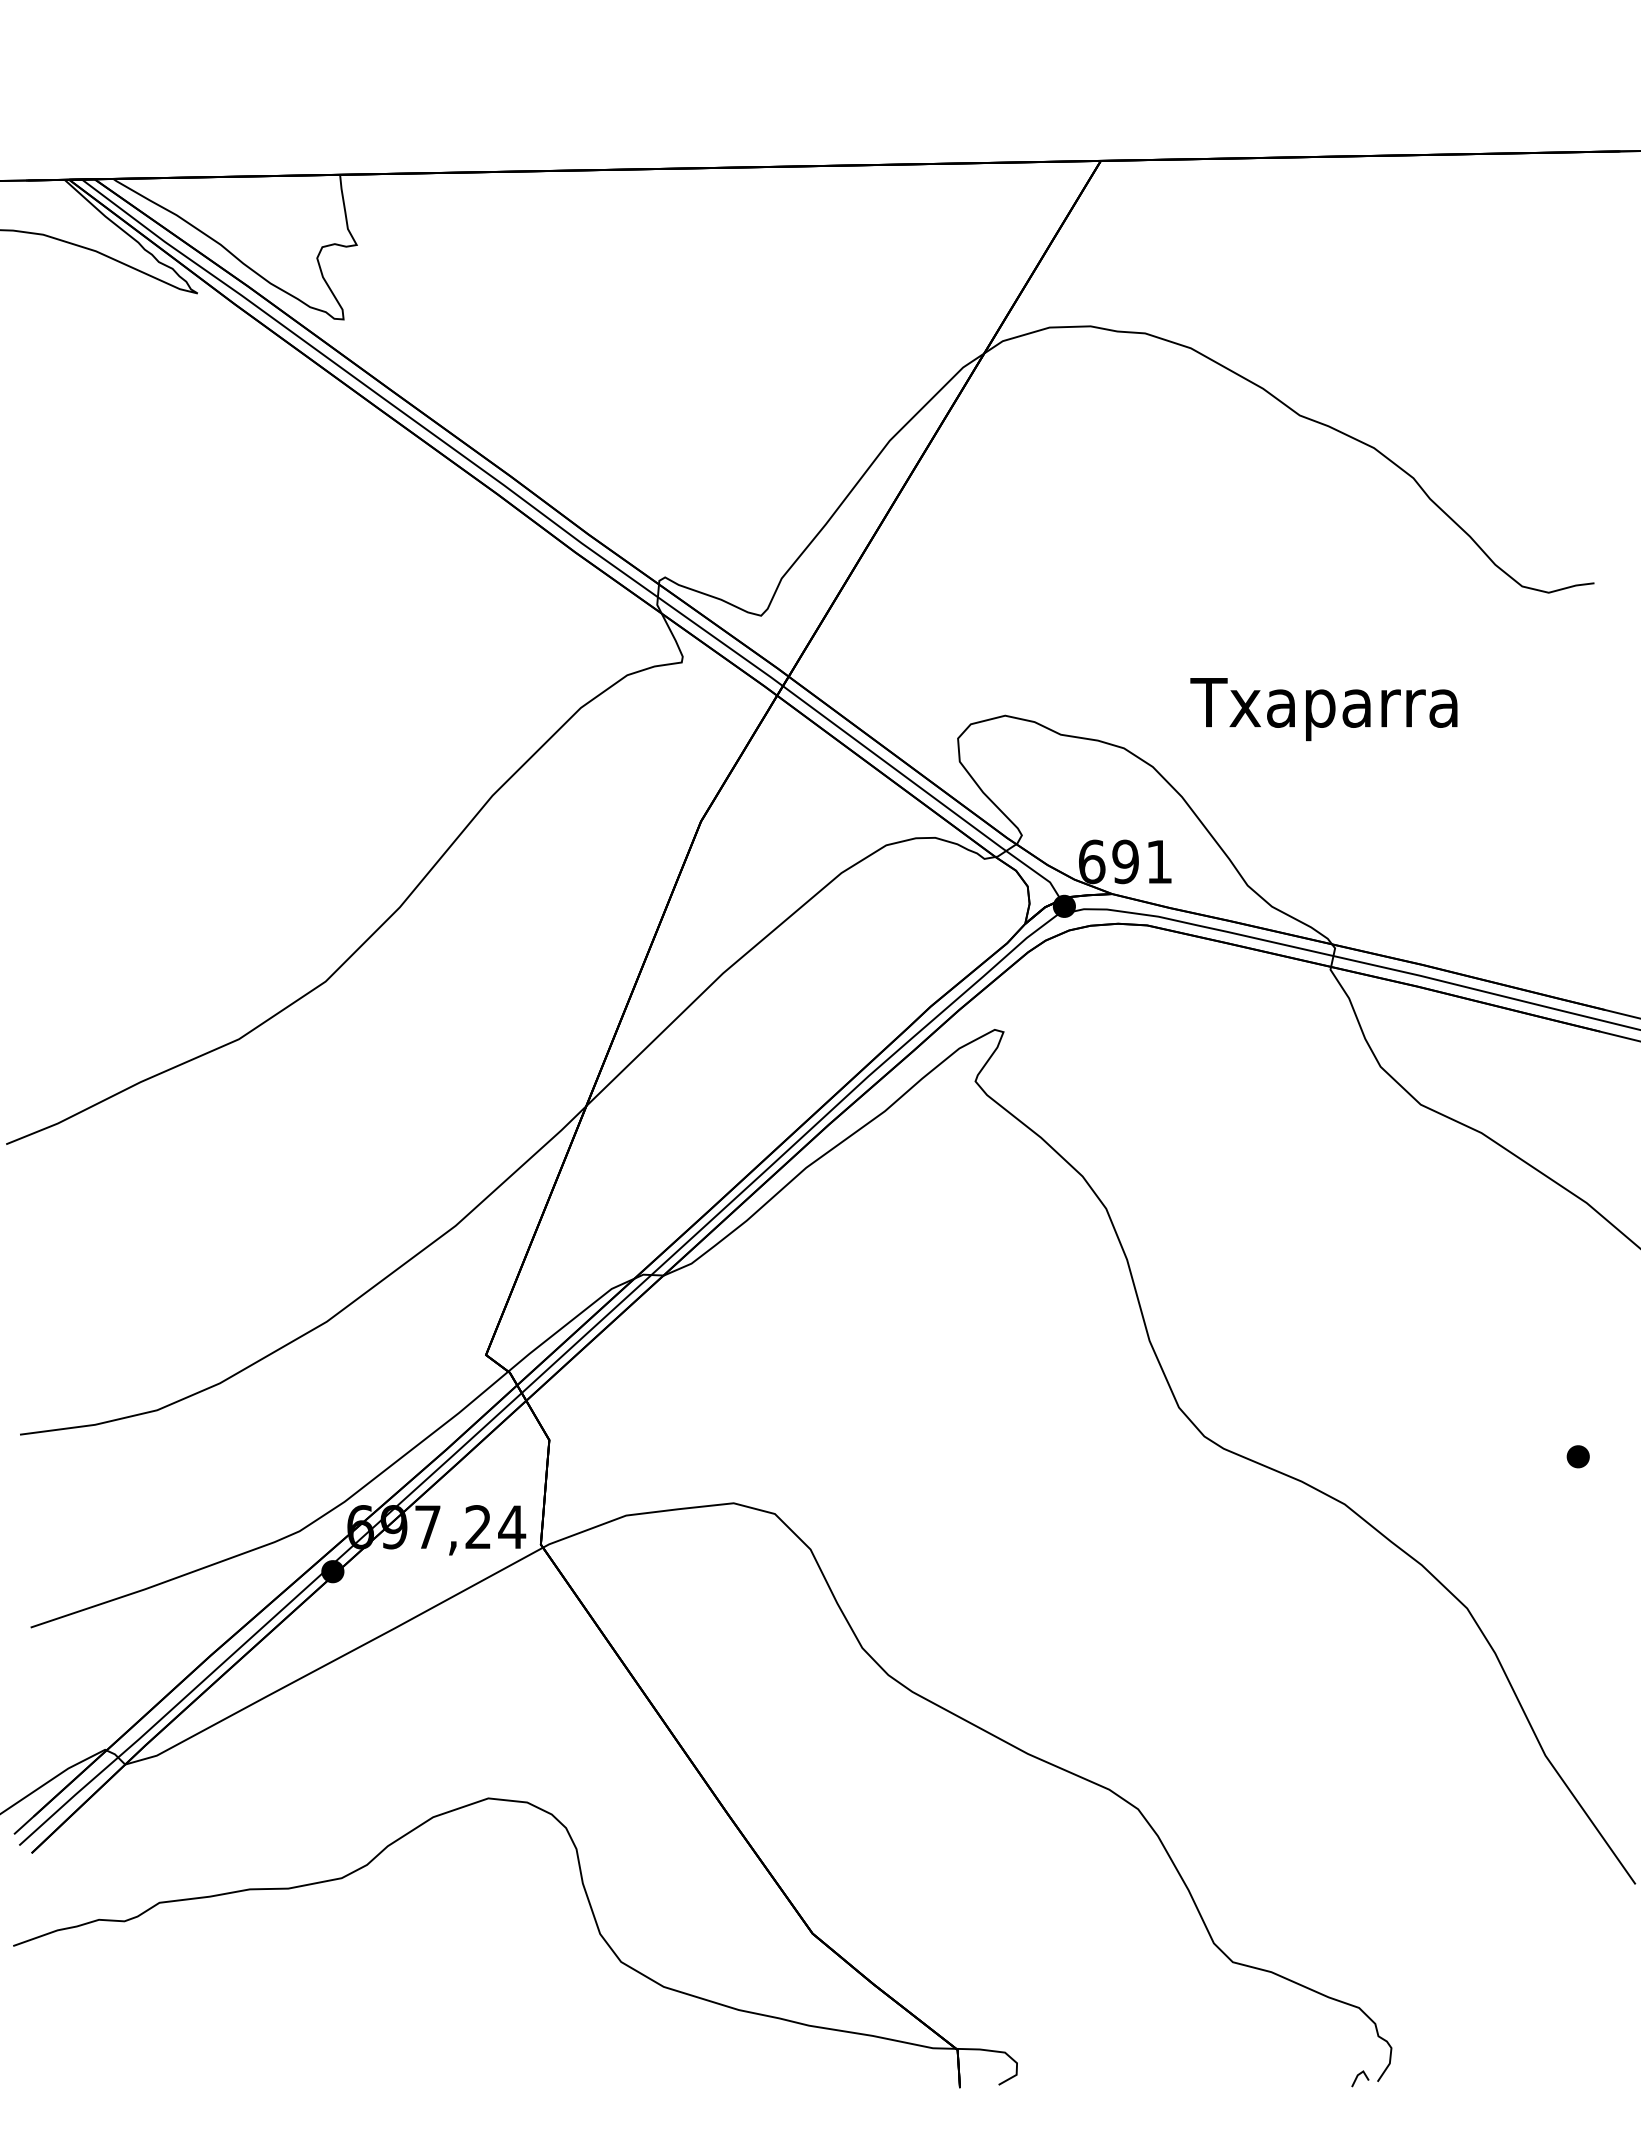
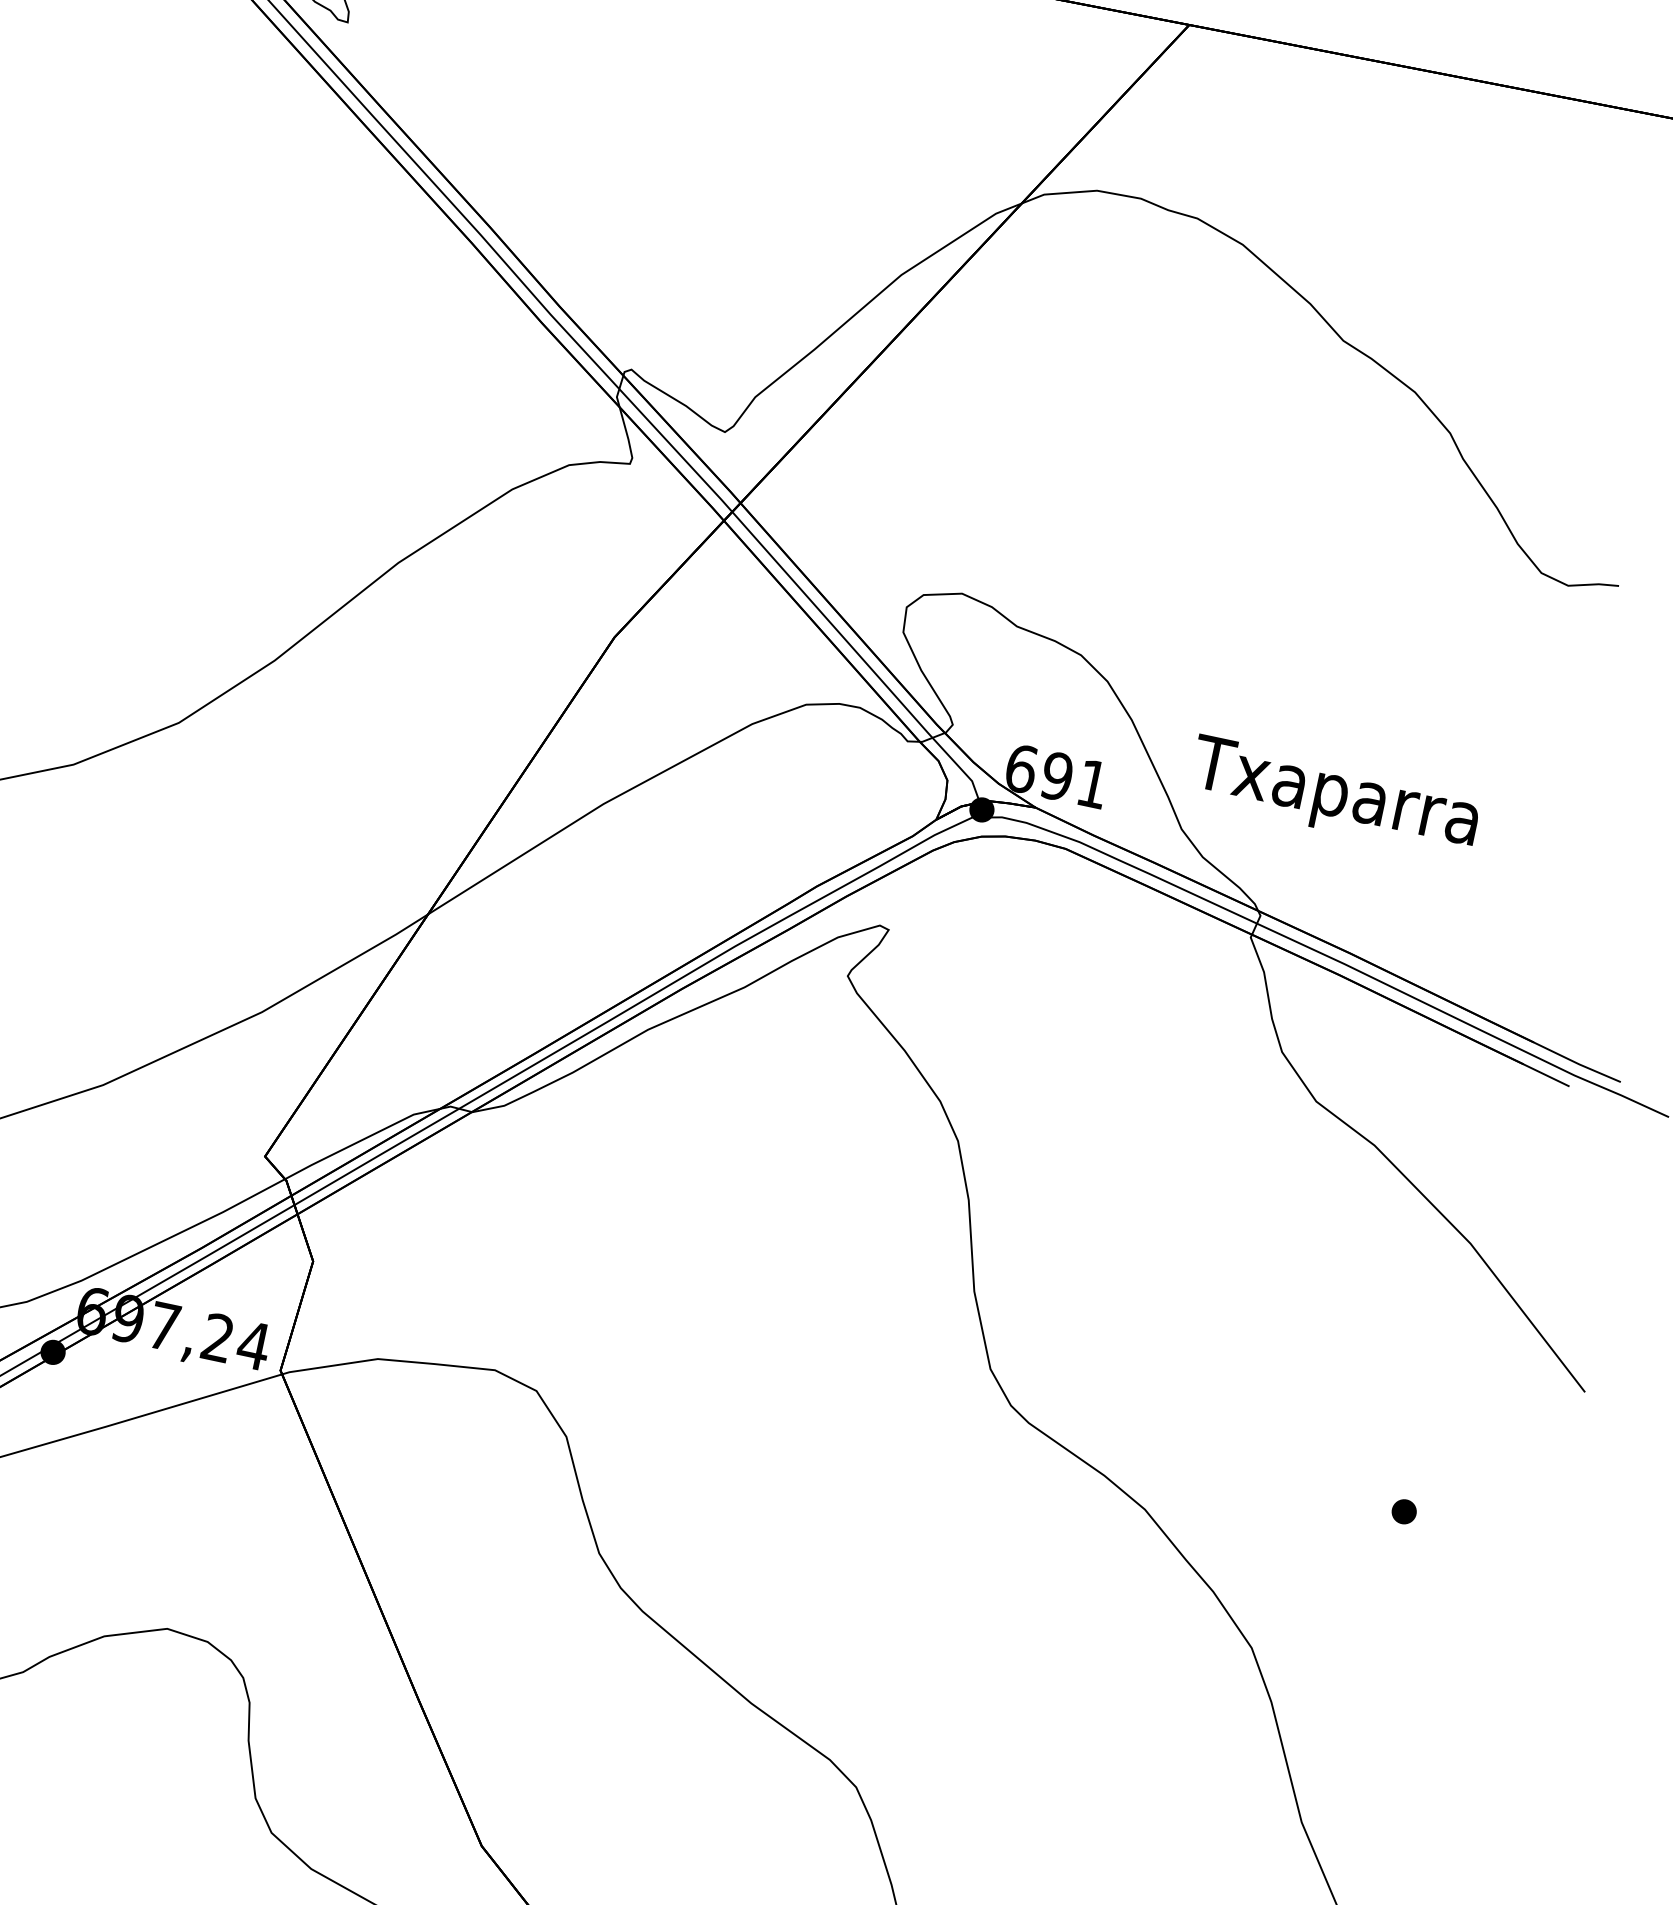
text: (1323, 709) -> (1333, 797), moved

